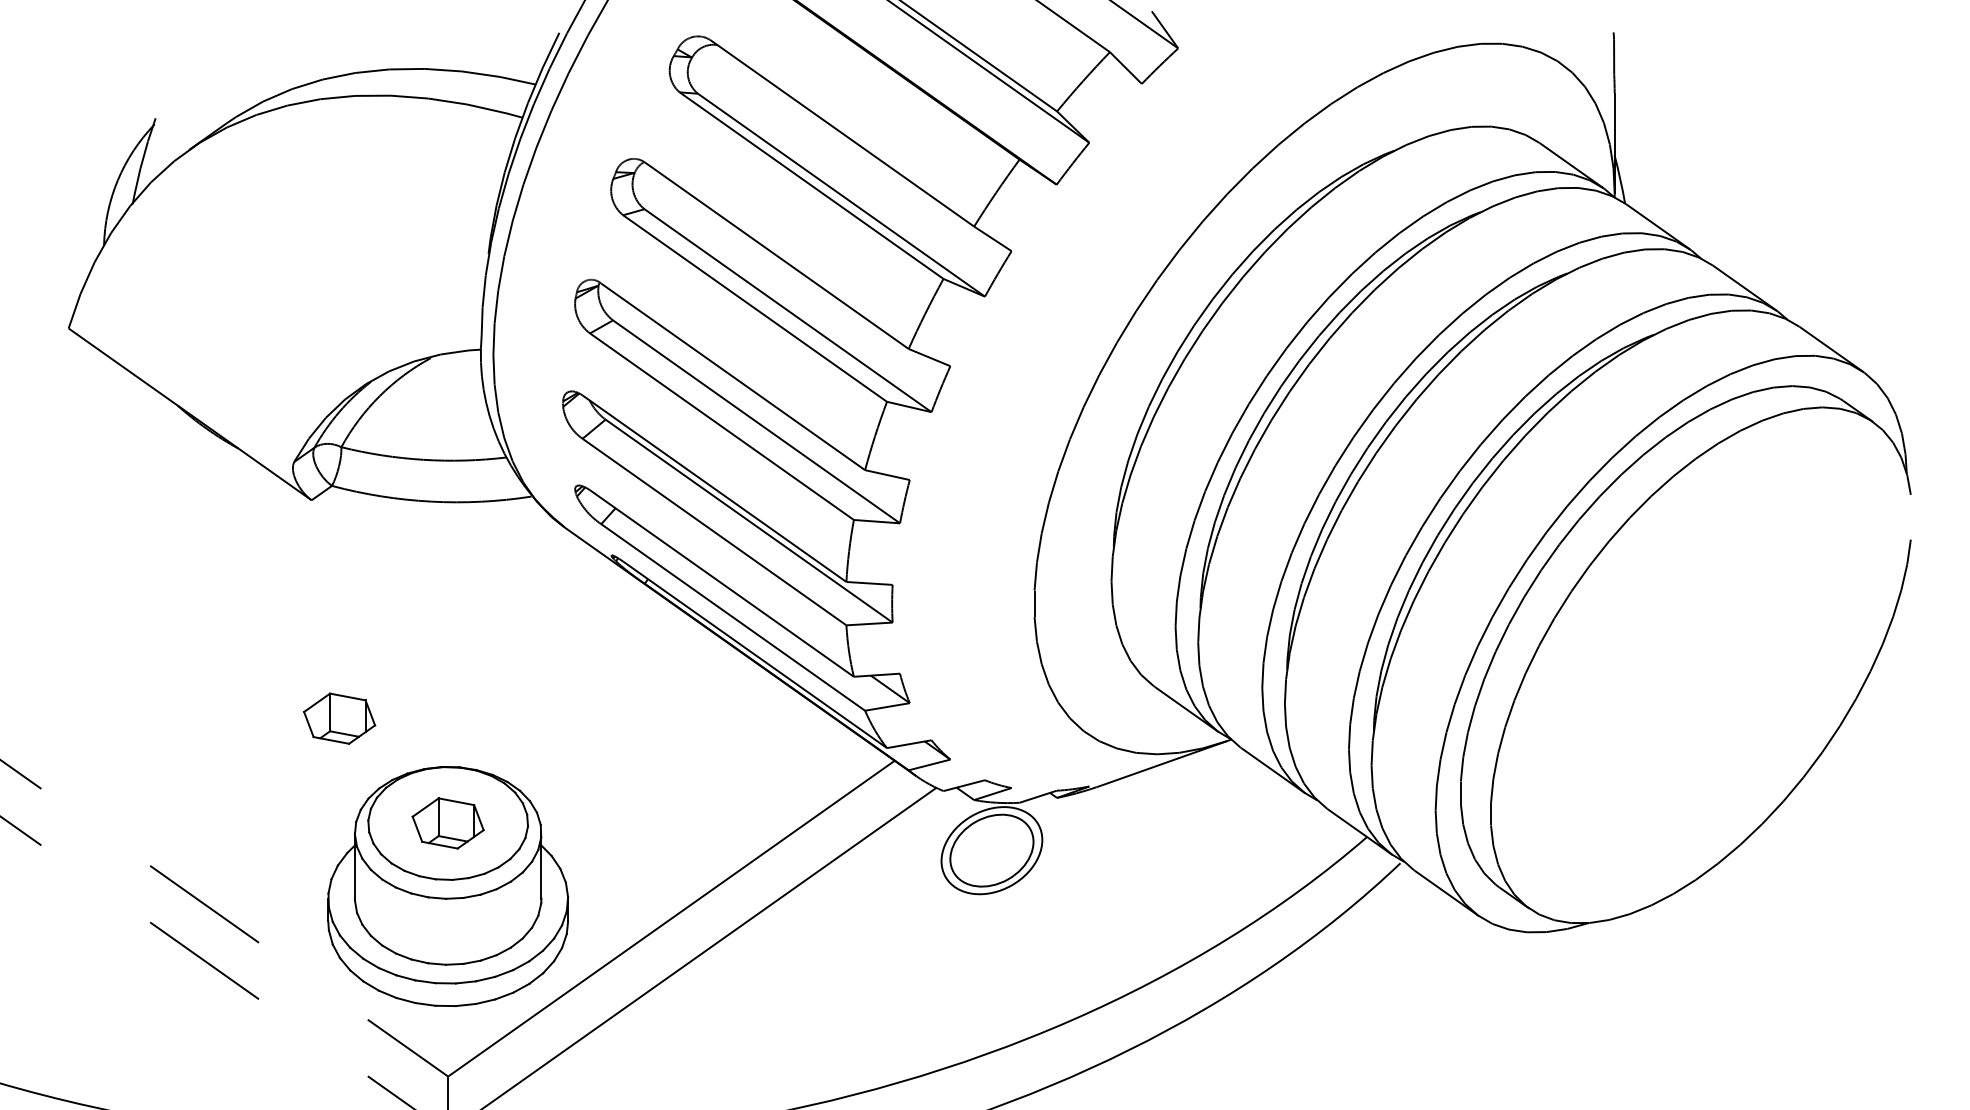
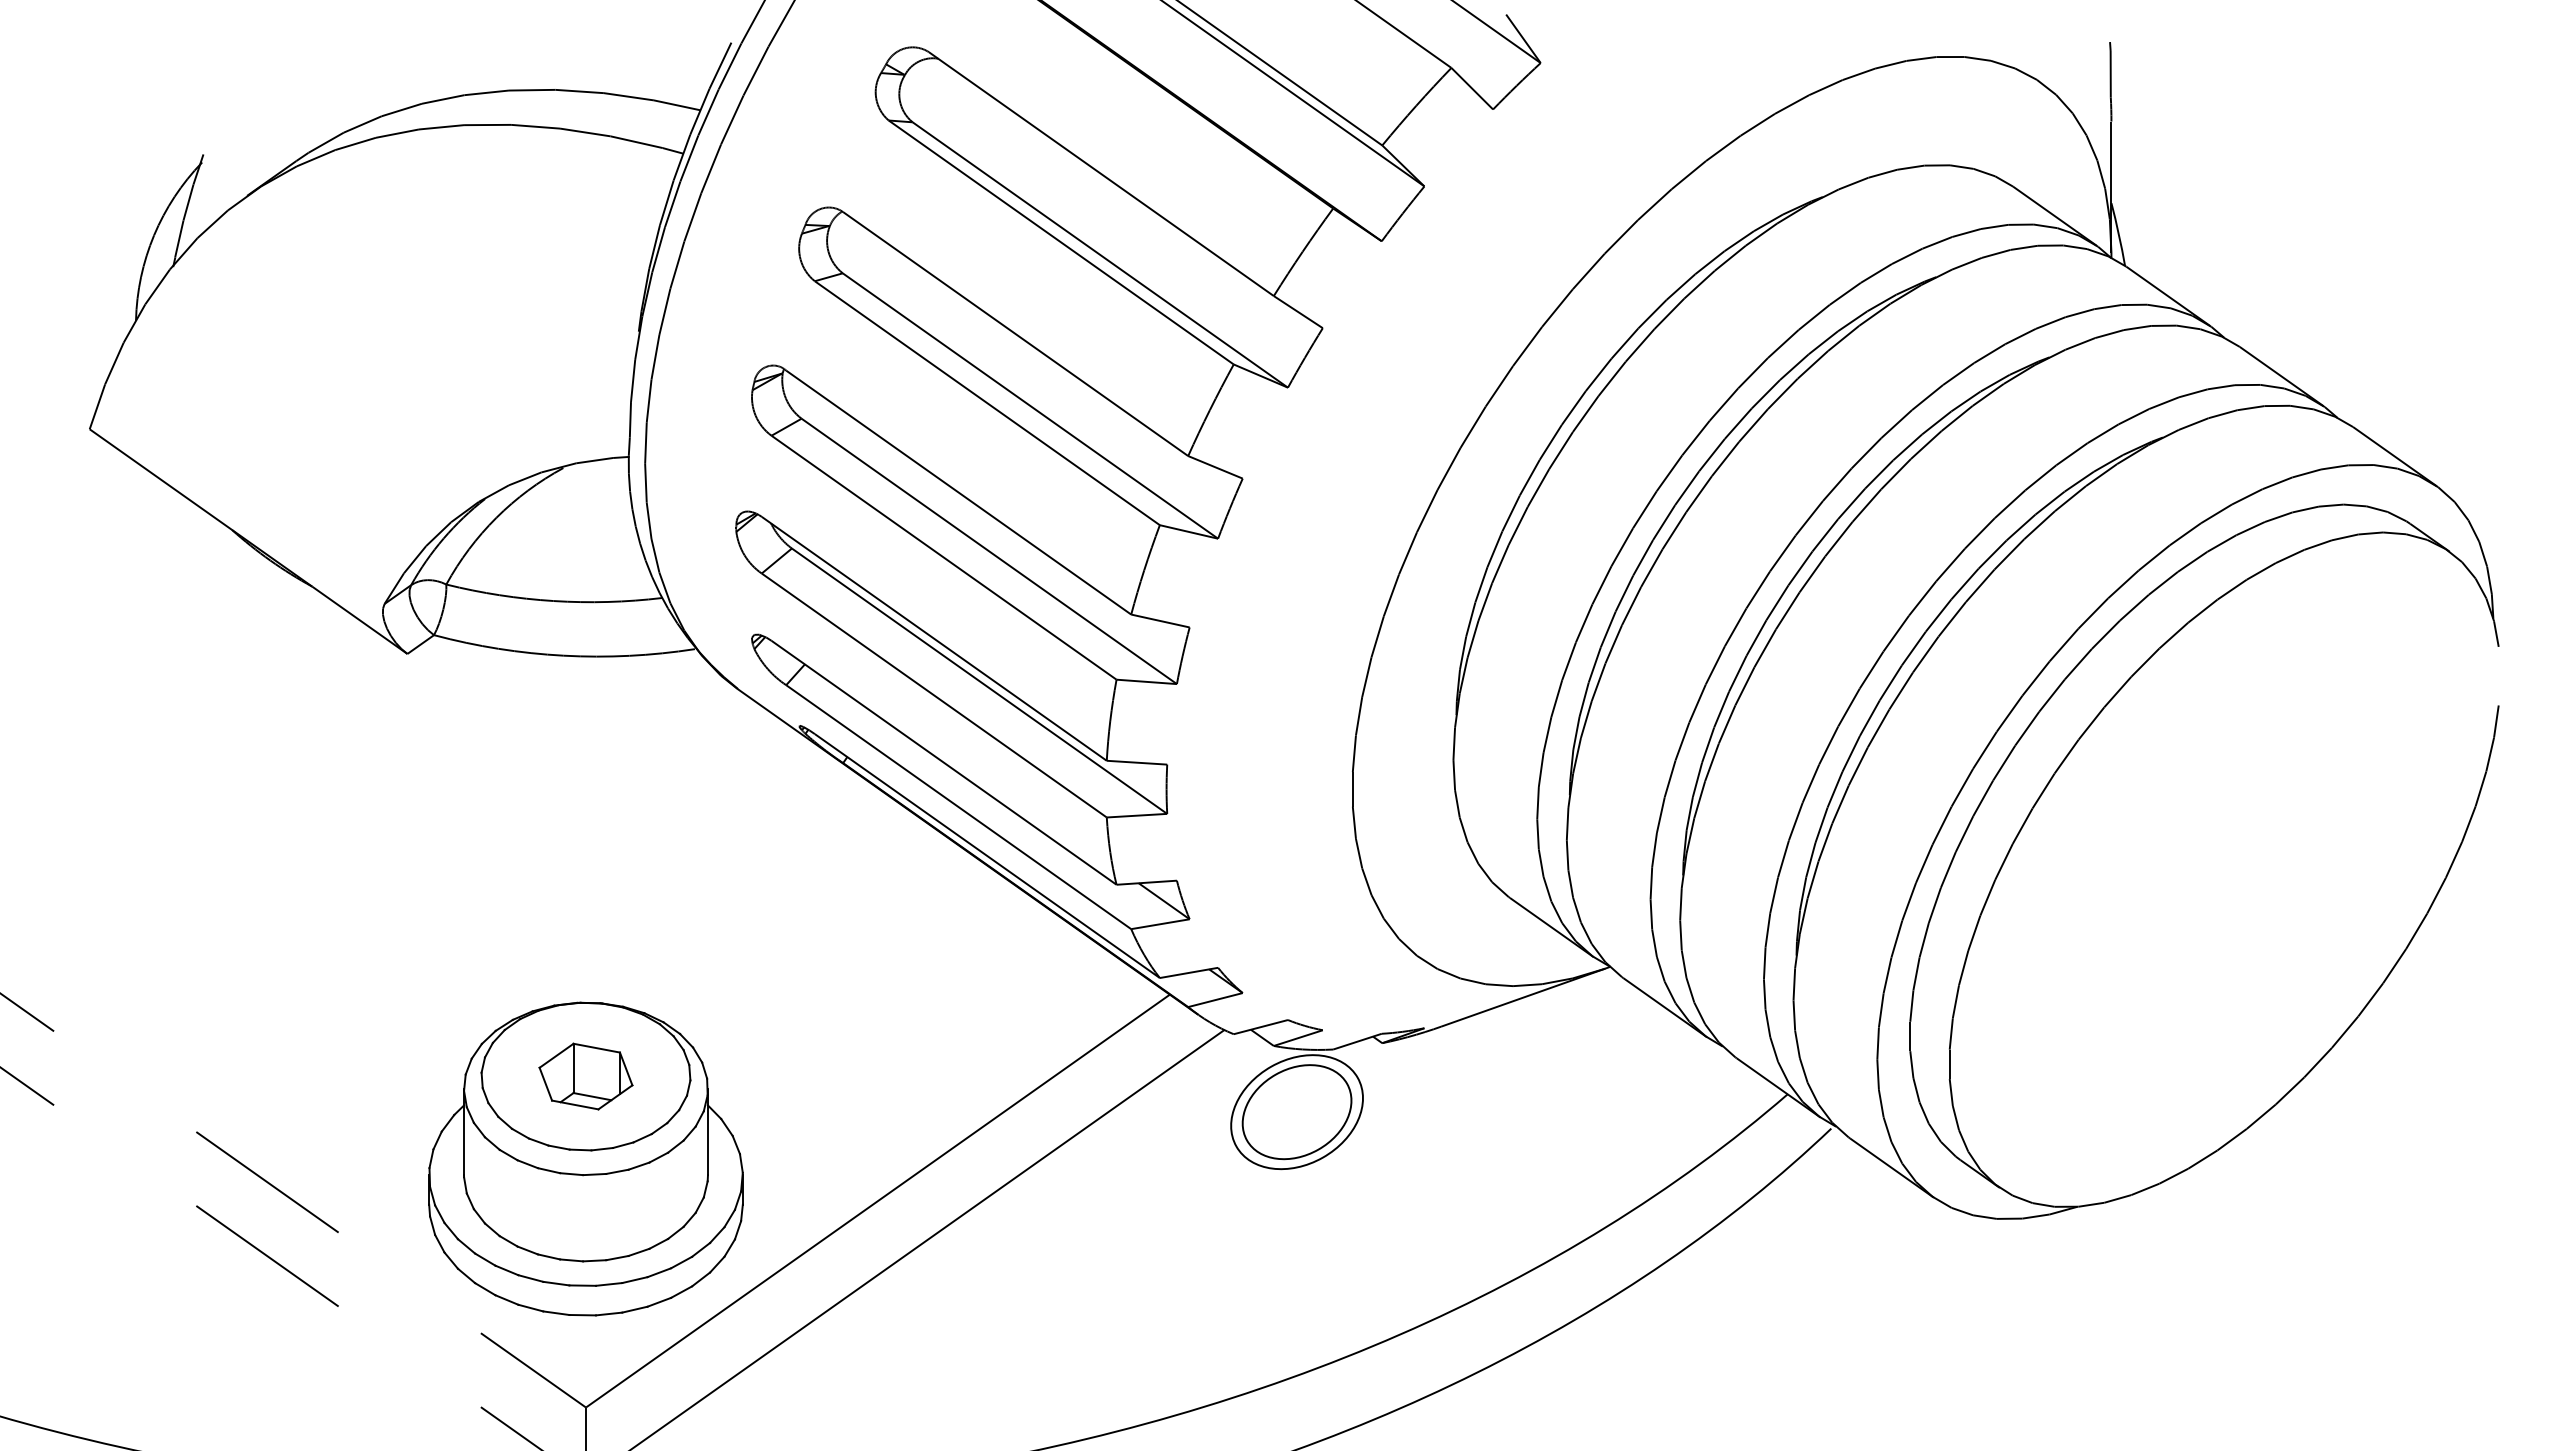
part: (339, 718) -> (443, 939), removed

